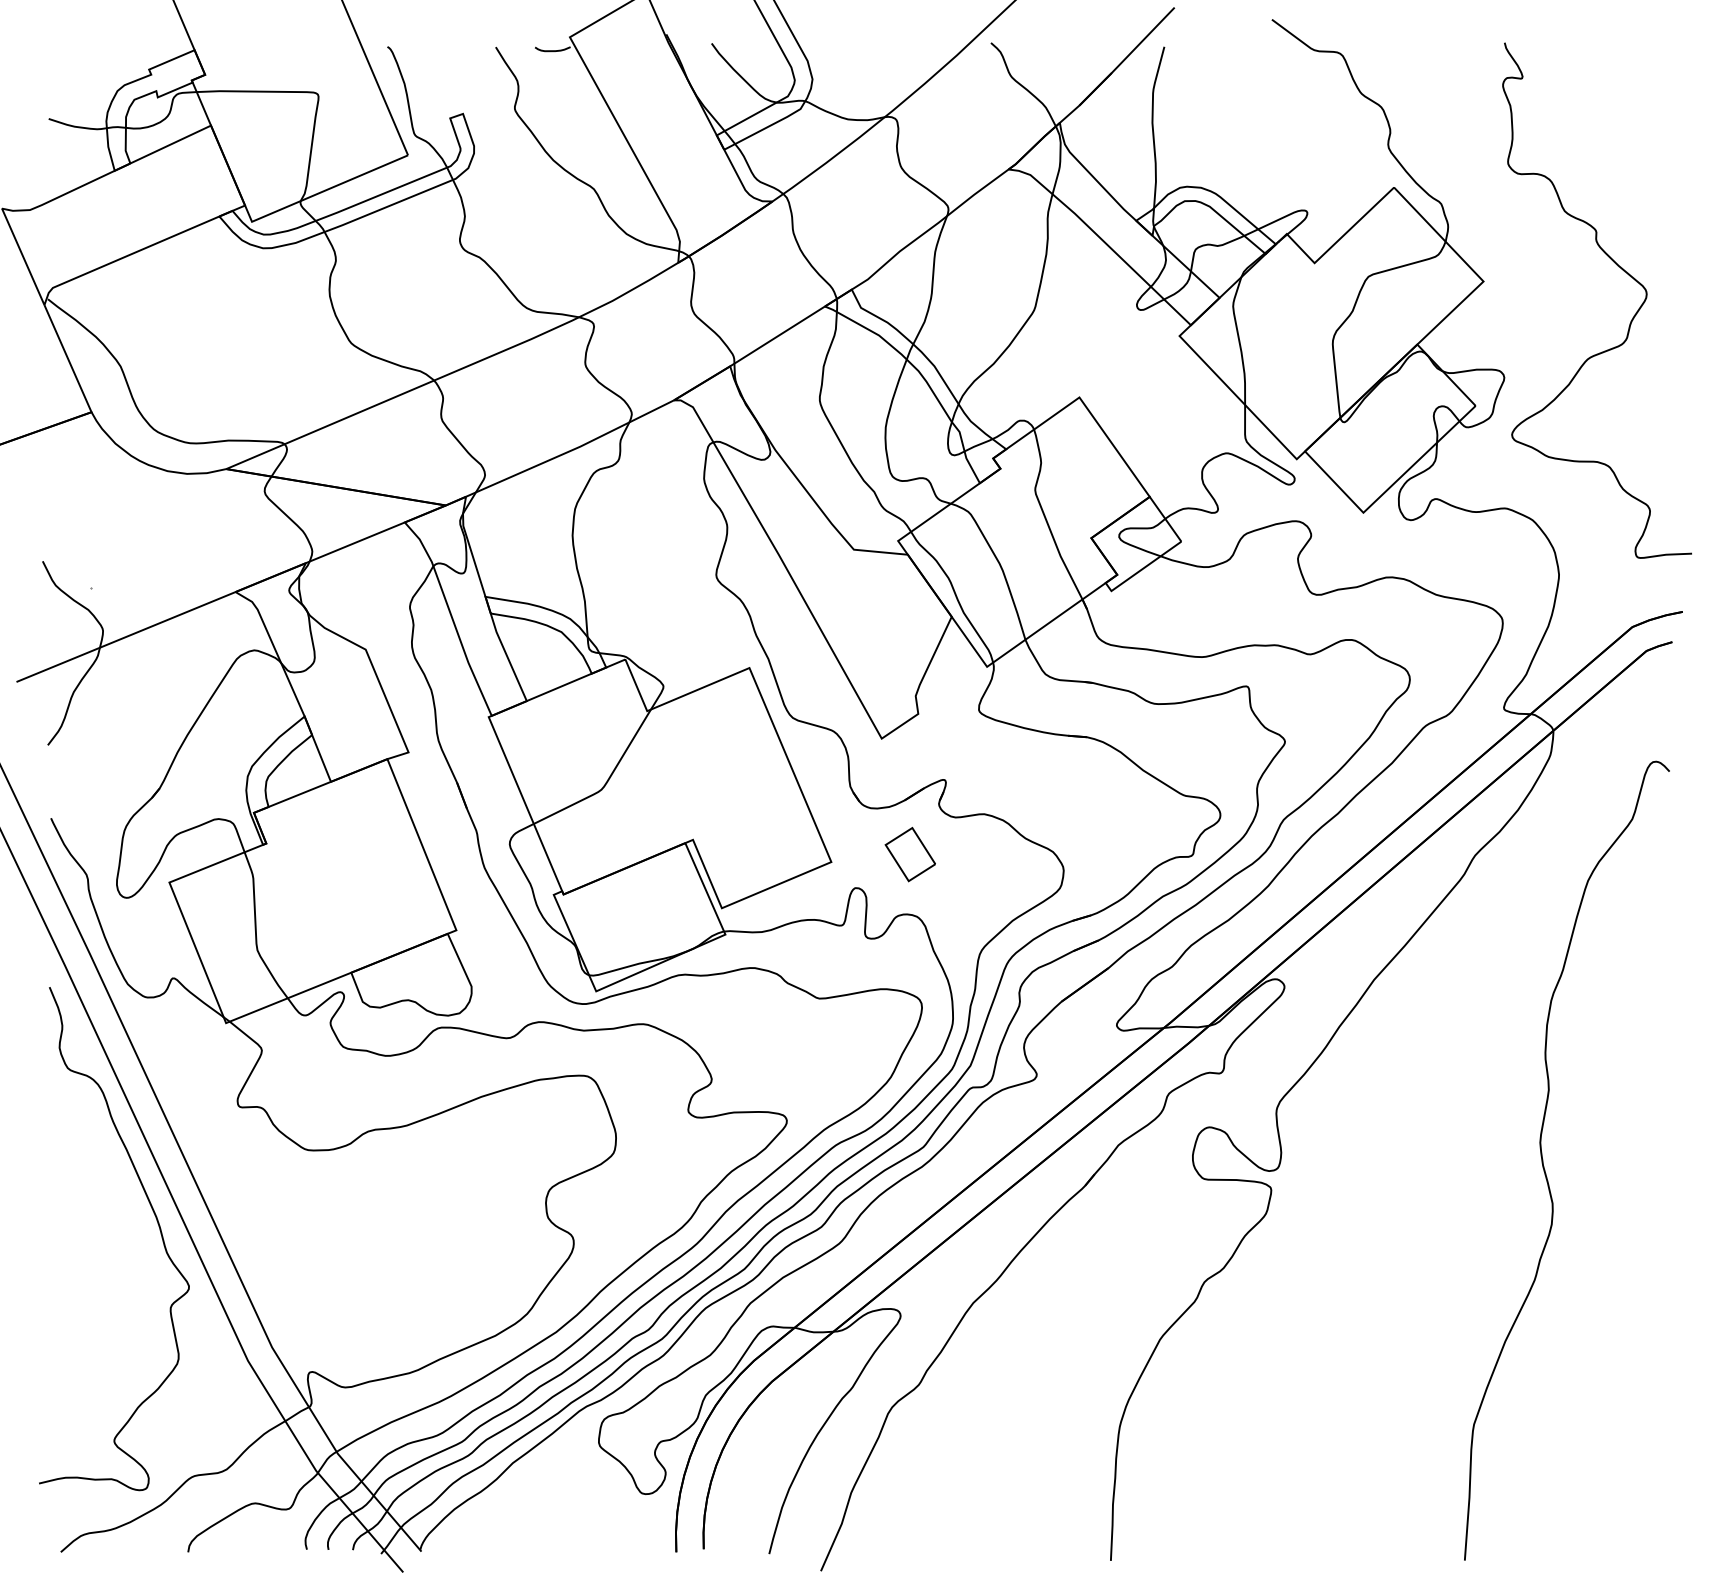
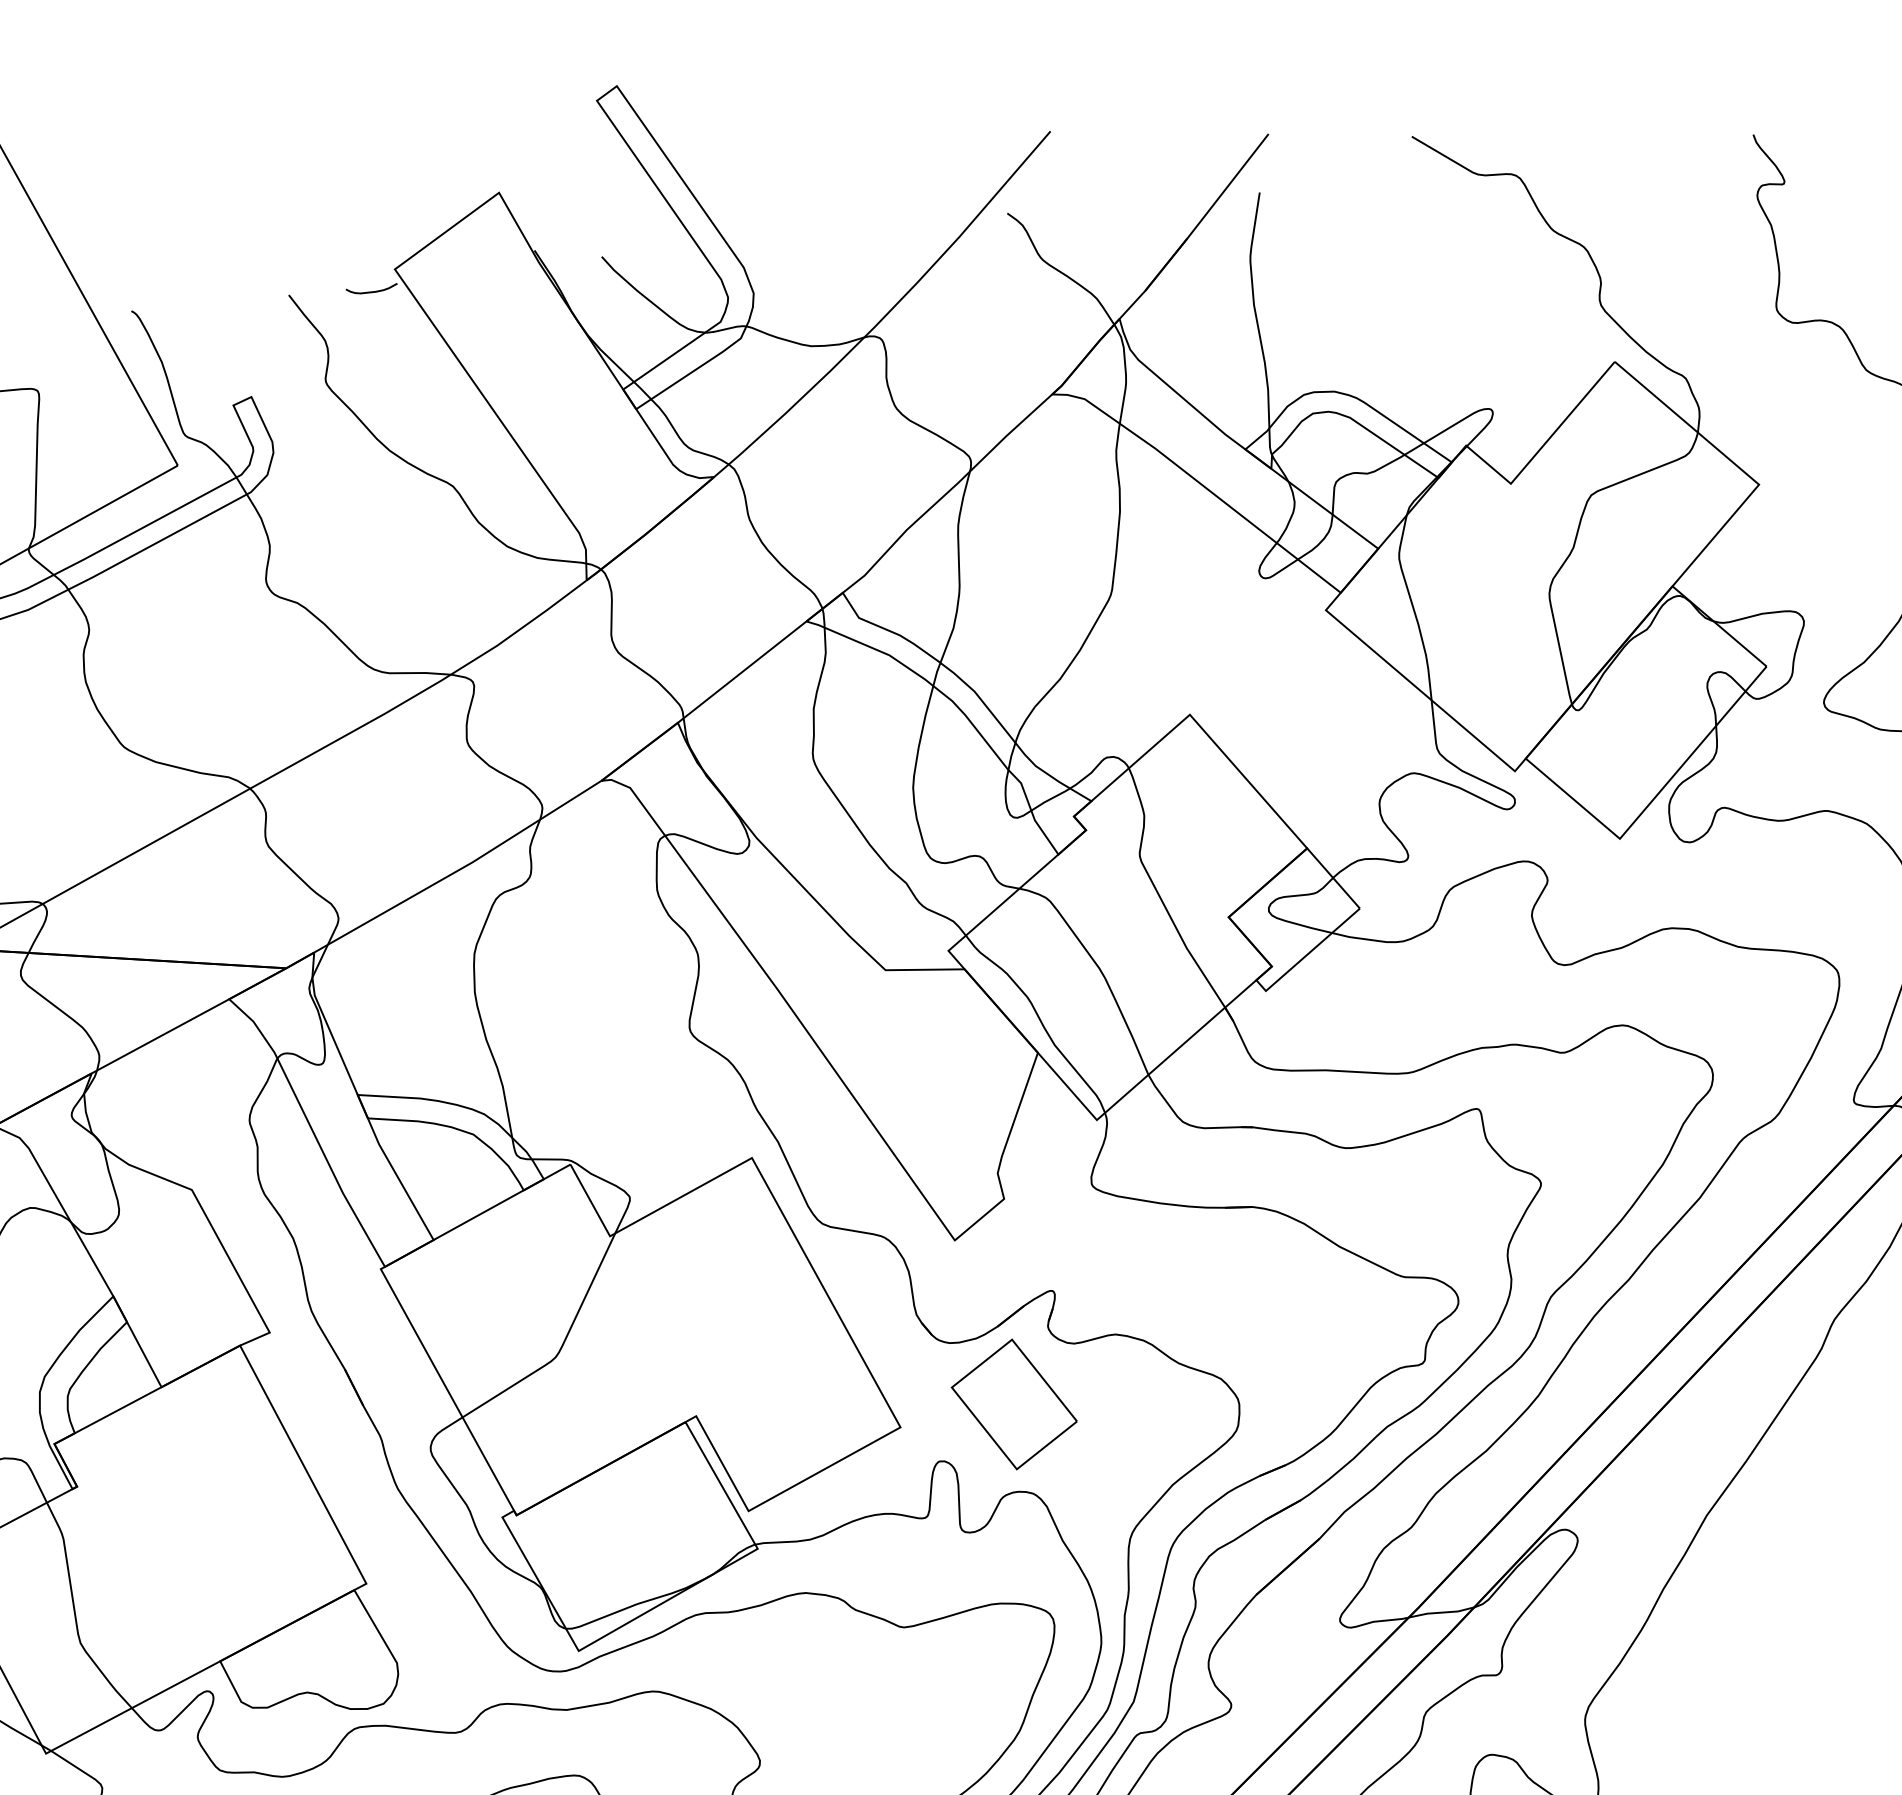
part: (910, 854) -> (1014, 1404), size x1.67

